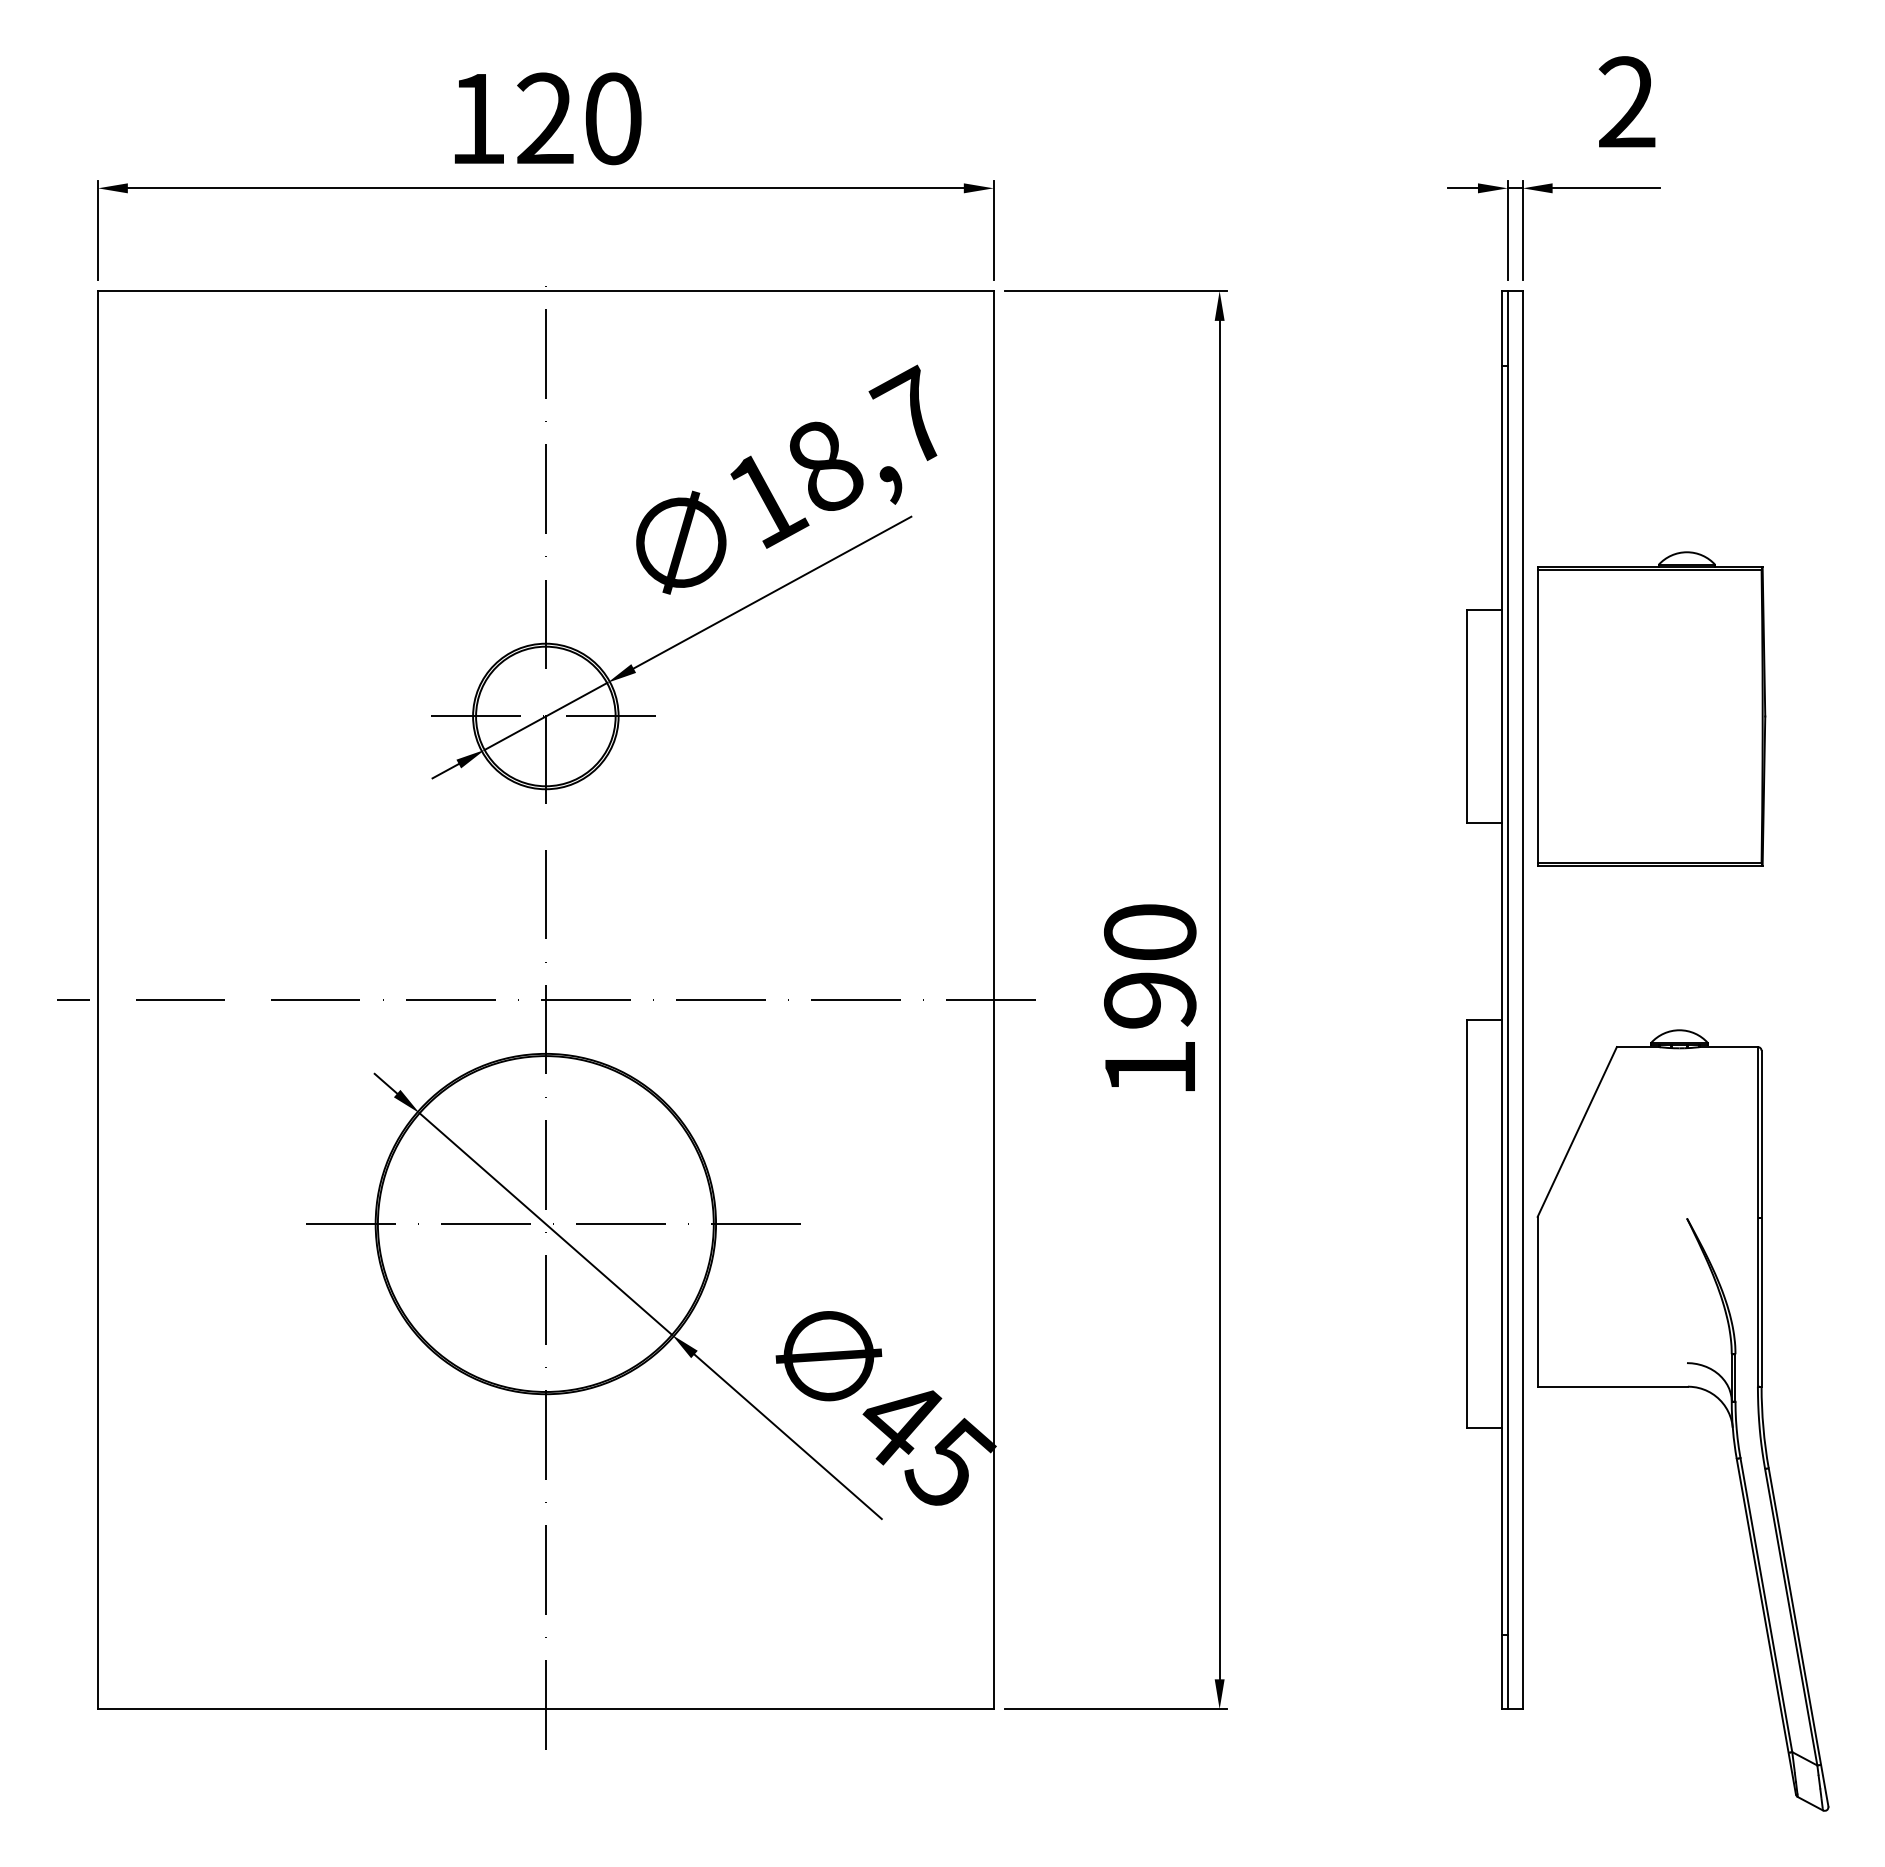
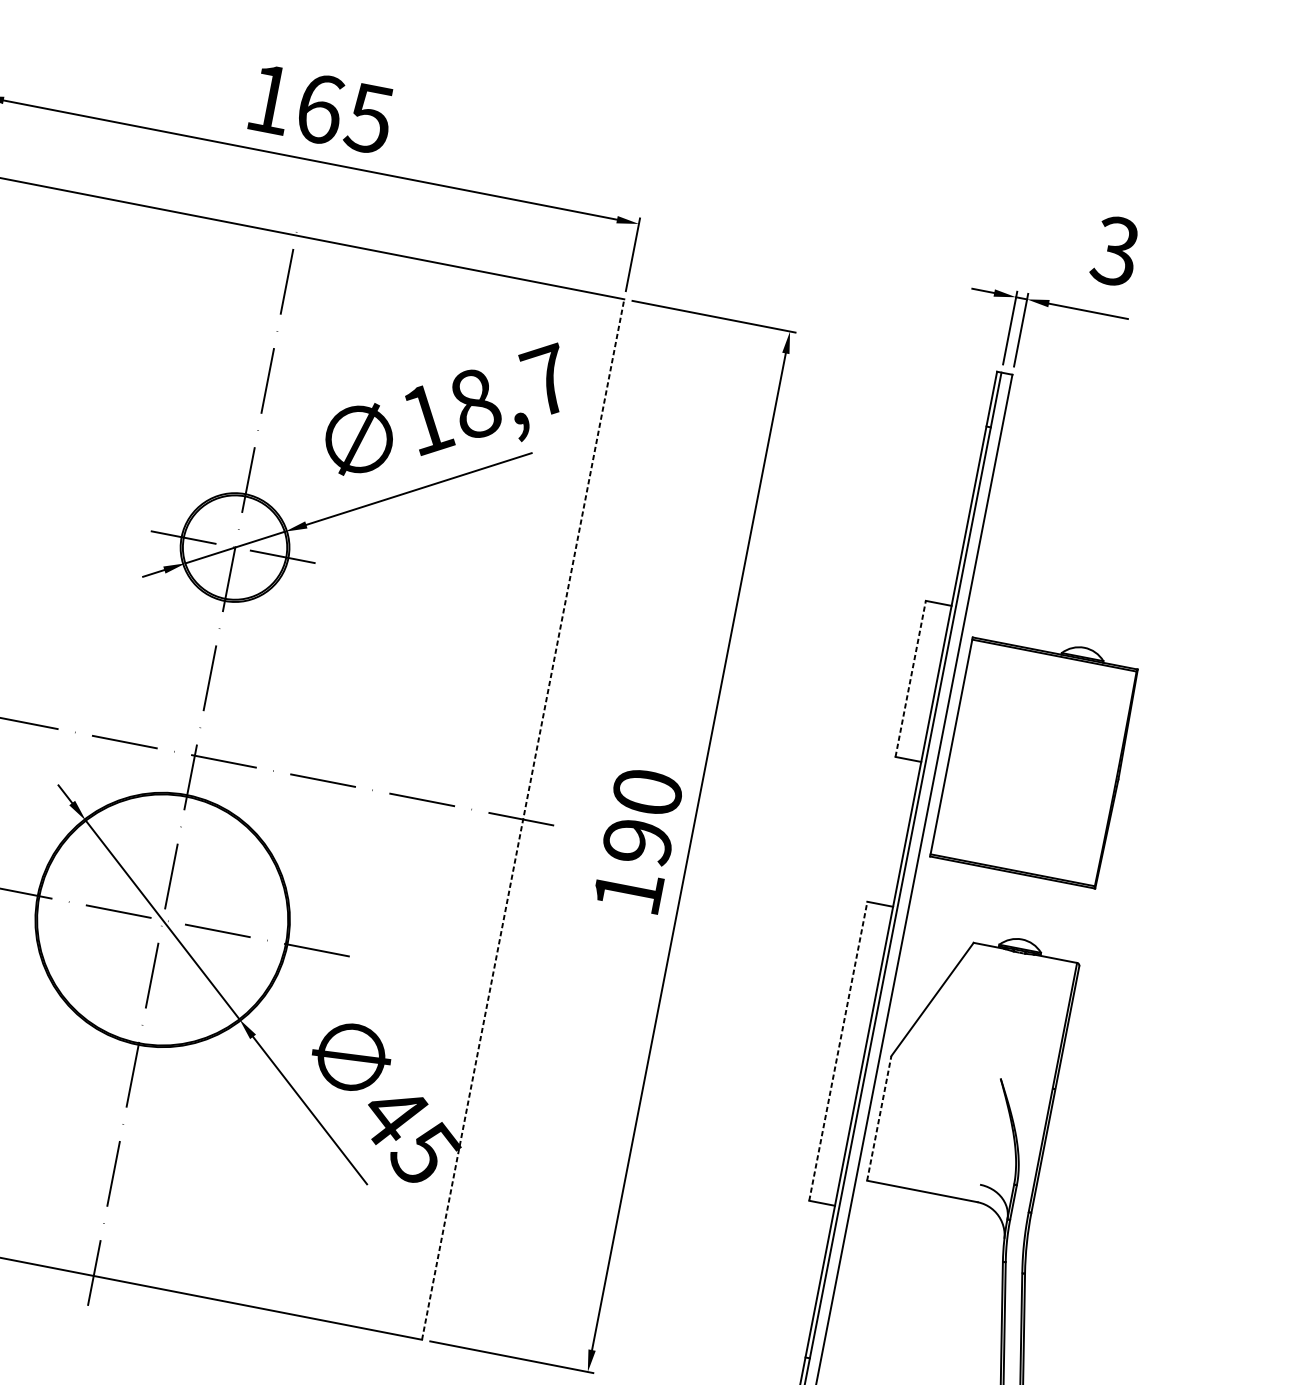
text: (1626, 102) -> (1115, 251), 2 -> 3
text: (579, 118) -> (345, 113), 120 -> 165
part: (1651, 708) -> (1036, 757), moved
line: (1466, 715) -> (910, 678), solid -> dashed
line: (993, 999) -> (523, 819), solid -> dashed
line: (1466, 1224) -> (838, 1051), solid -> dashed
line: (1537, 1301) -> (879, 1118), solid -> dashed

